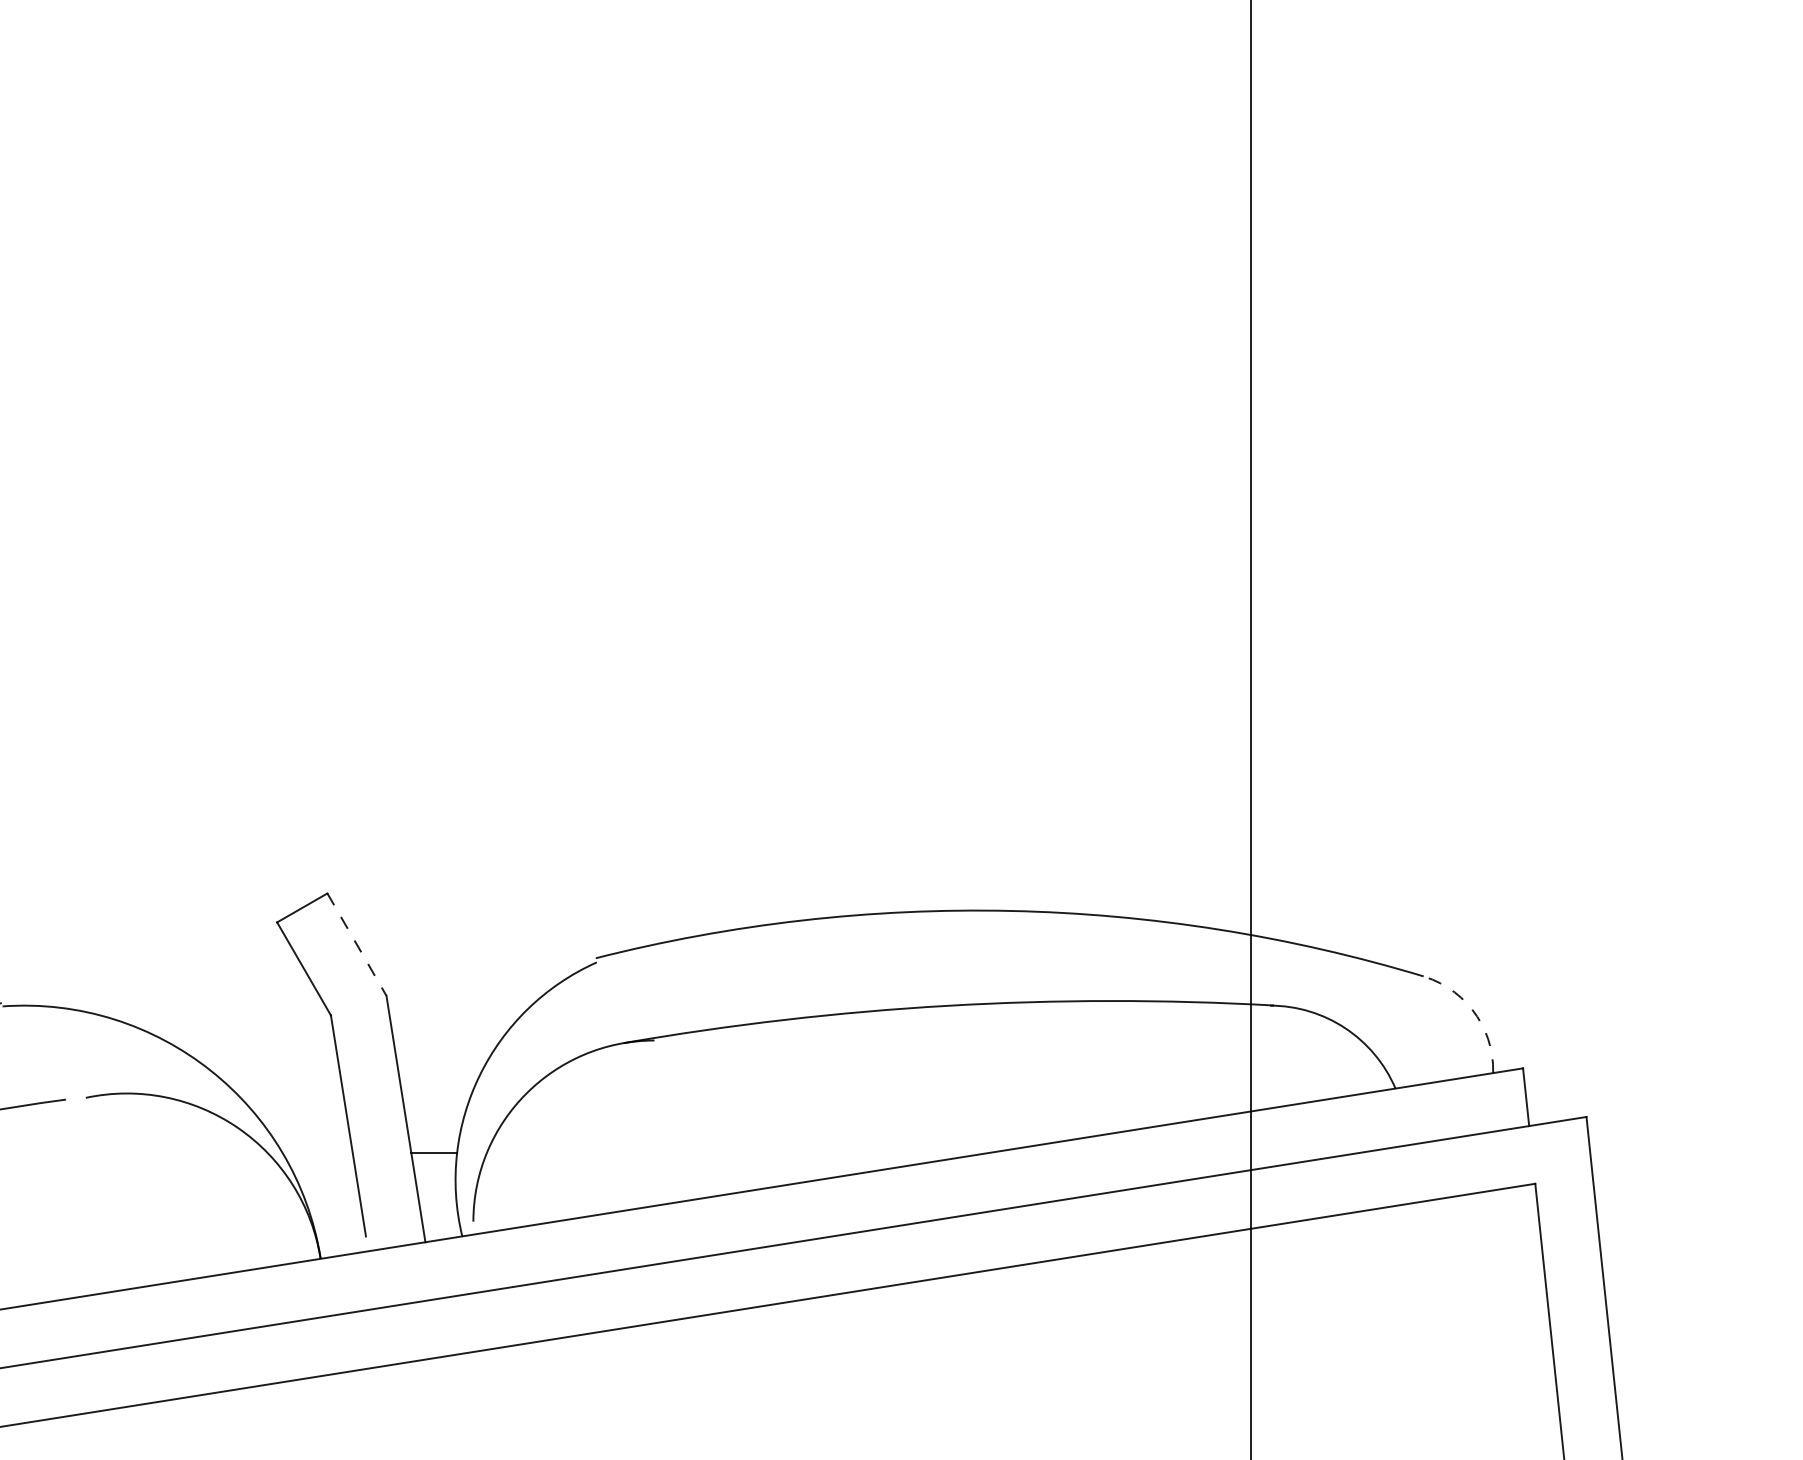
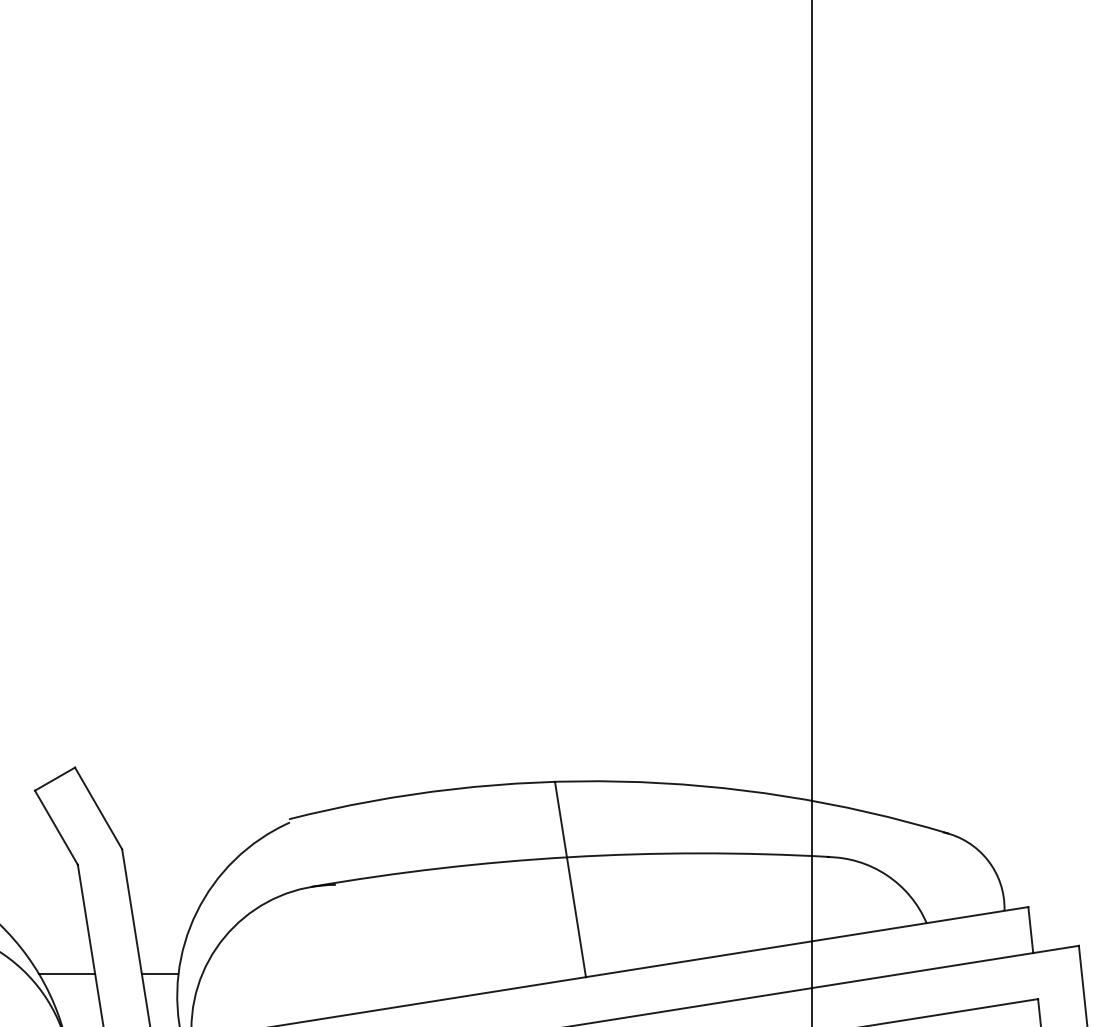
line: (357, 945) -> (99, 809), dashed -> solid
arc: (1472, 1009) -> (988, 860), dashed -> solid
line: (948, 1033) -> (570, 879), added
line: (317, 1152) -> (67, 974), added

